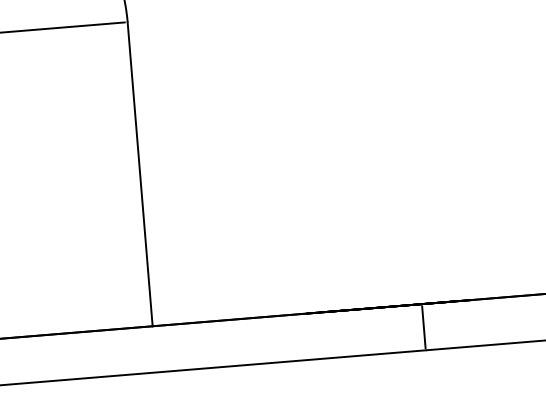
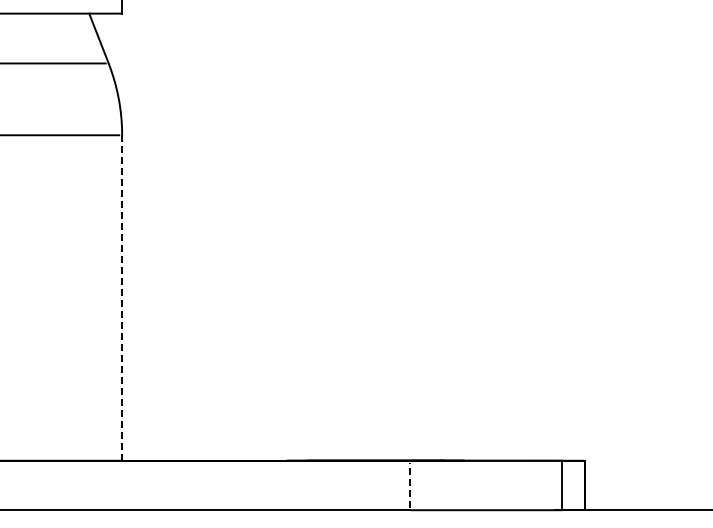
line: (140, 174) -> (122, 298), solid -> dashed
line: (423, 326) -> (410, 484), solid -> dashed

